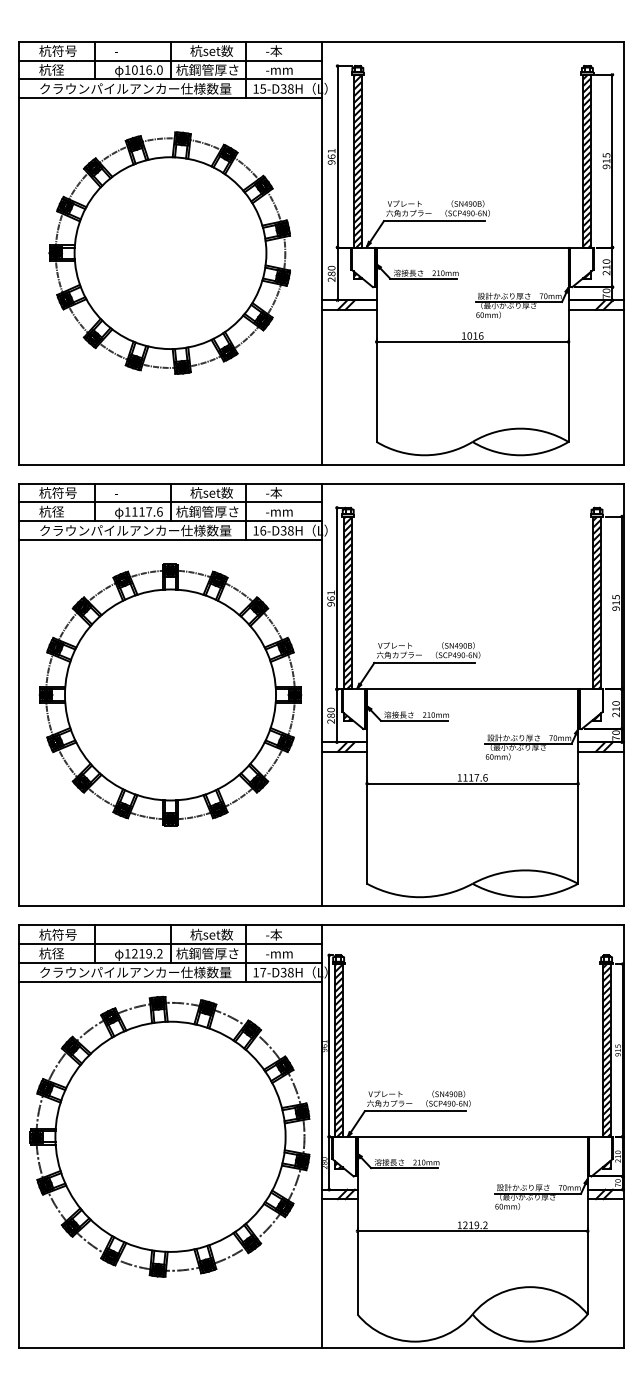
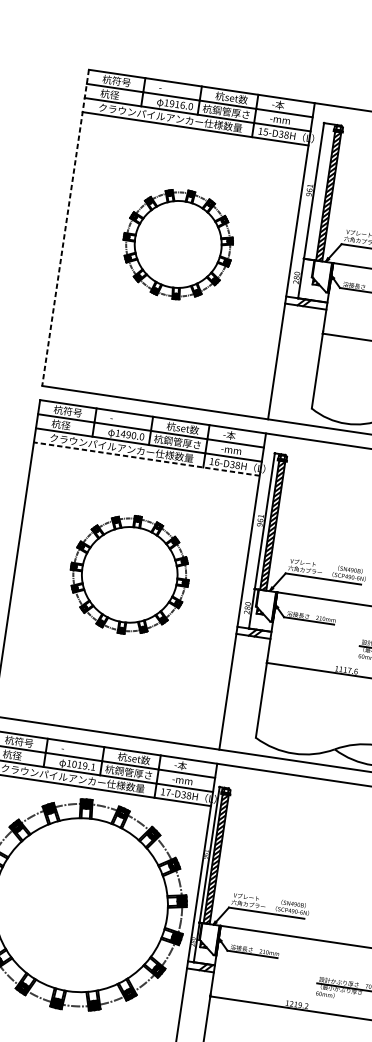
text: (134, 69) -> (171, 103), 1016.0 -> 1916.0
part: (169, 252) -> (177, 243), size x0.6
line: (19, 253) -> (65, 228), solid -> dashed
text: (146, 511) -> (132, 435), 1117.6 -> 1490.0
line: (170, 540) -> (146, 459), solid -> dashed
part: (170, 694) -> (129, 574), size x0.6
text: (147, 953) -> (84, 765), 1219.2 -> 1019.1

